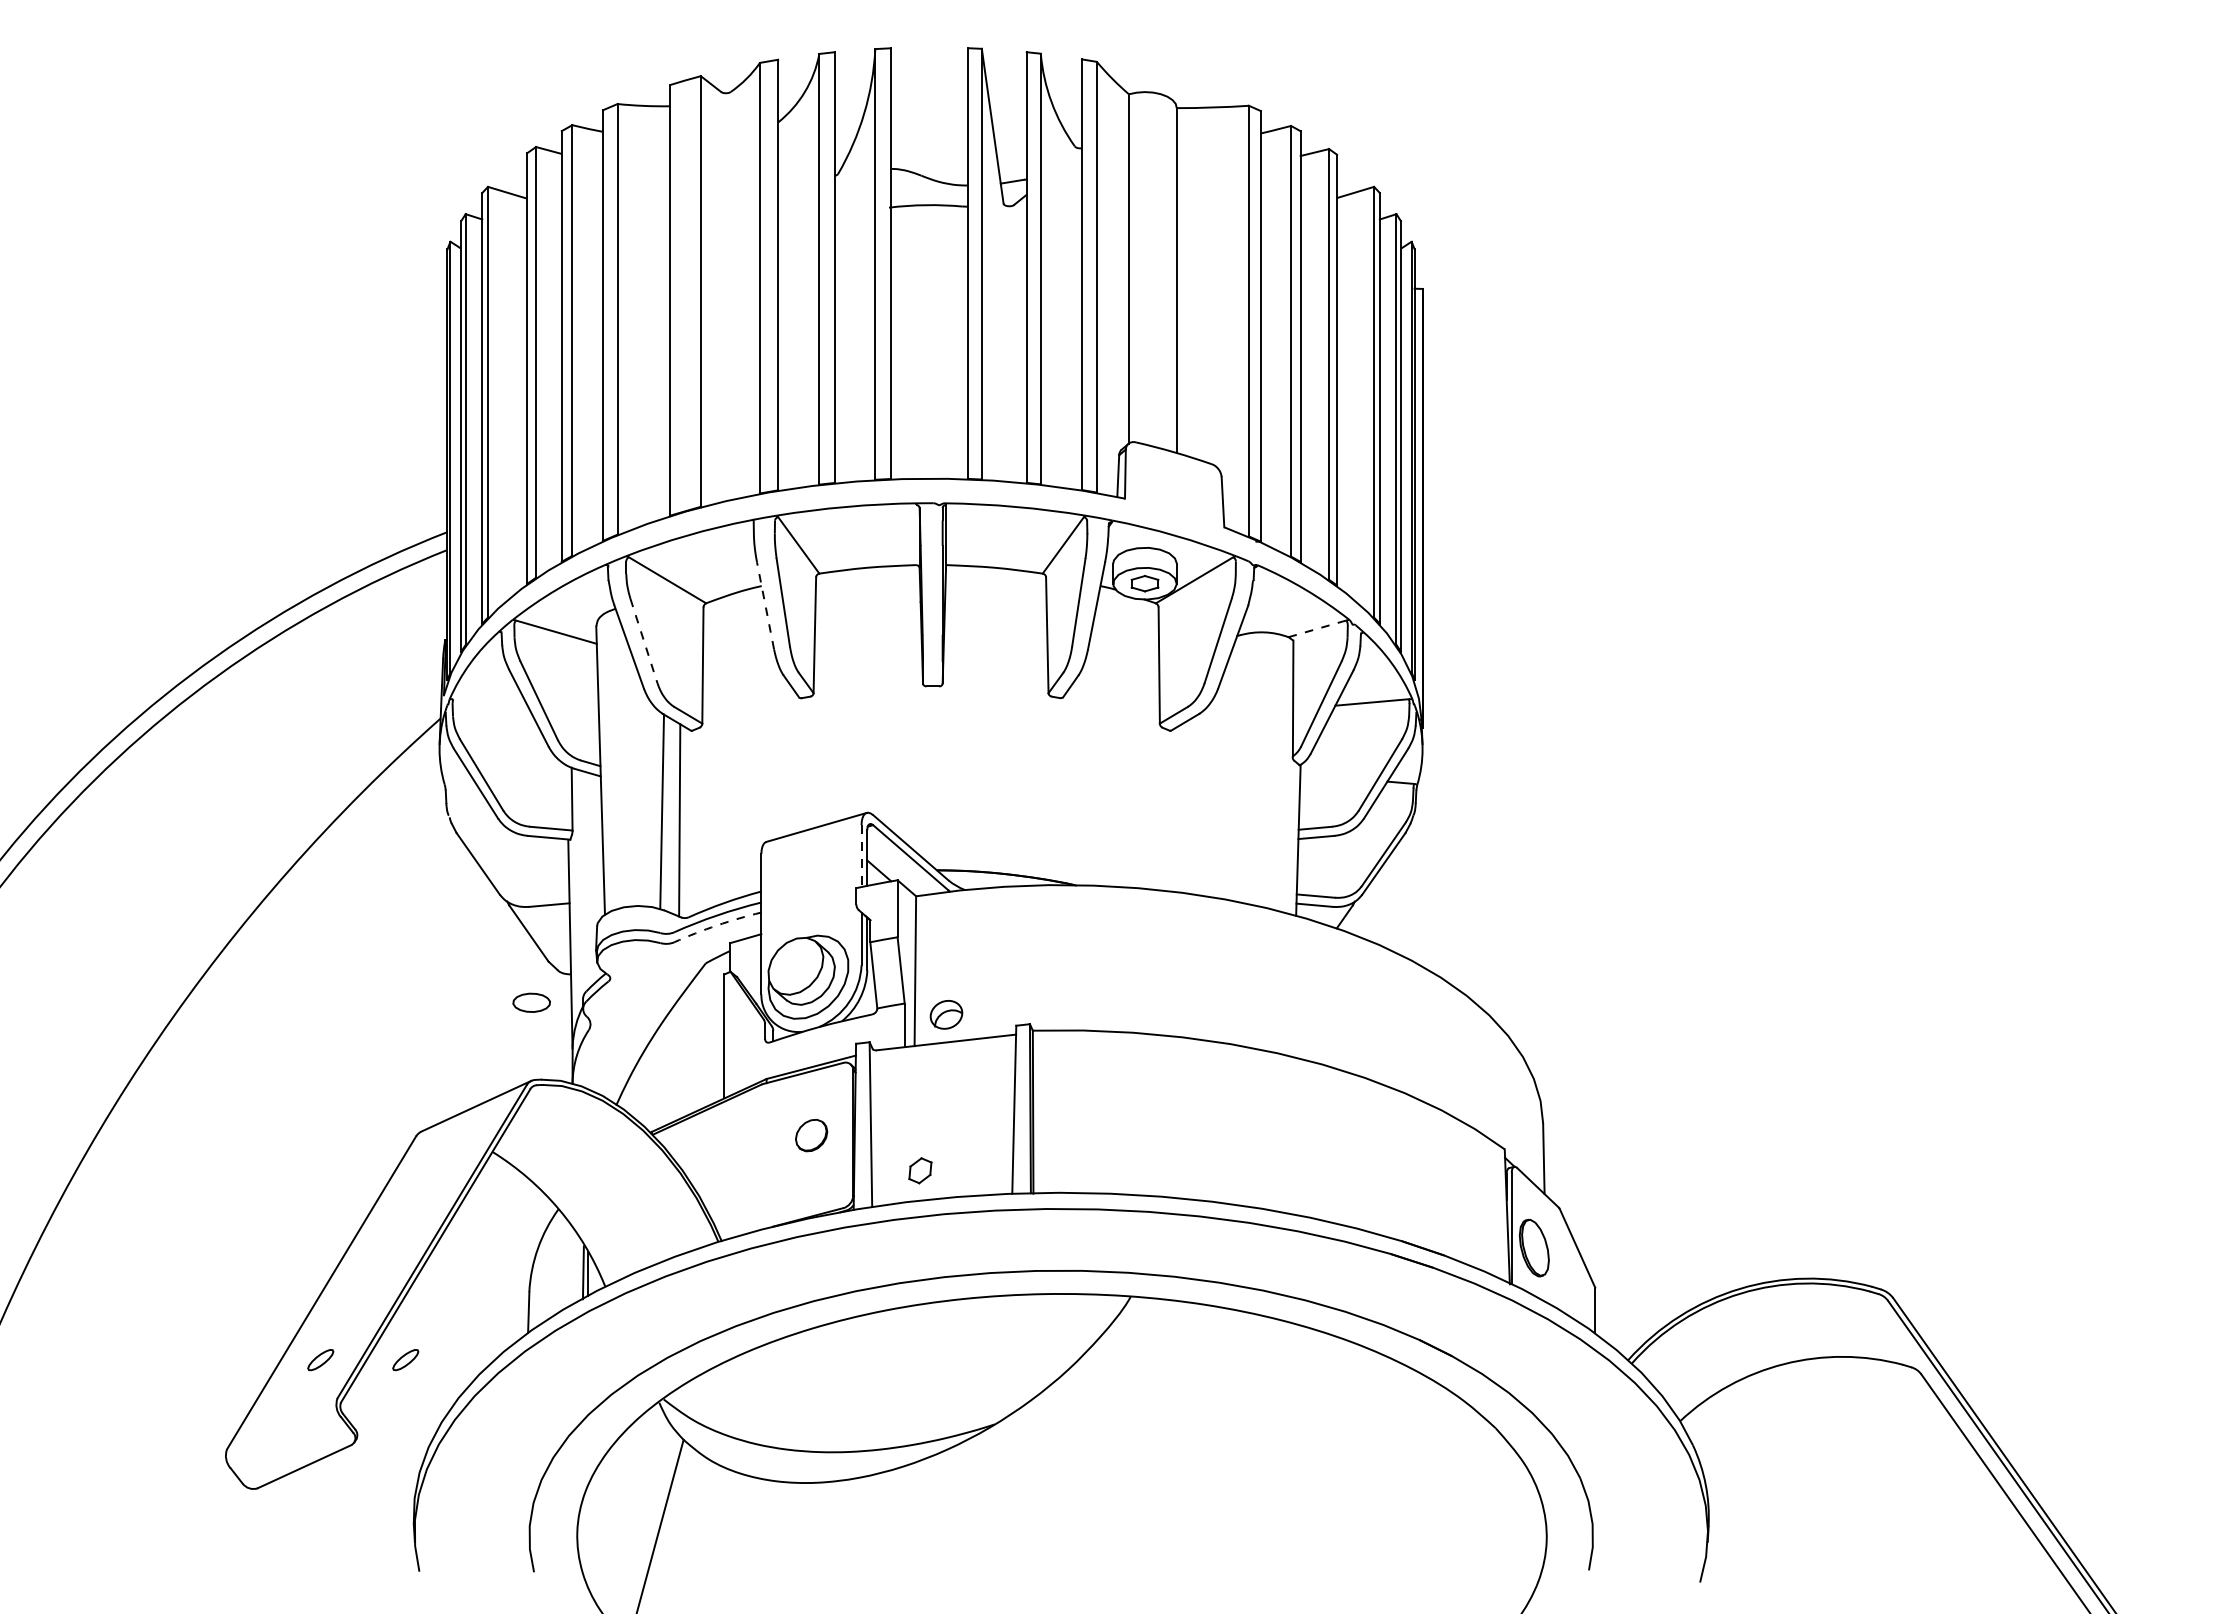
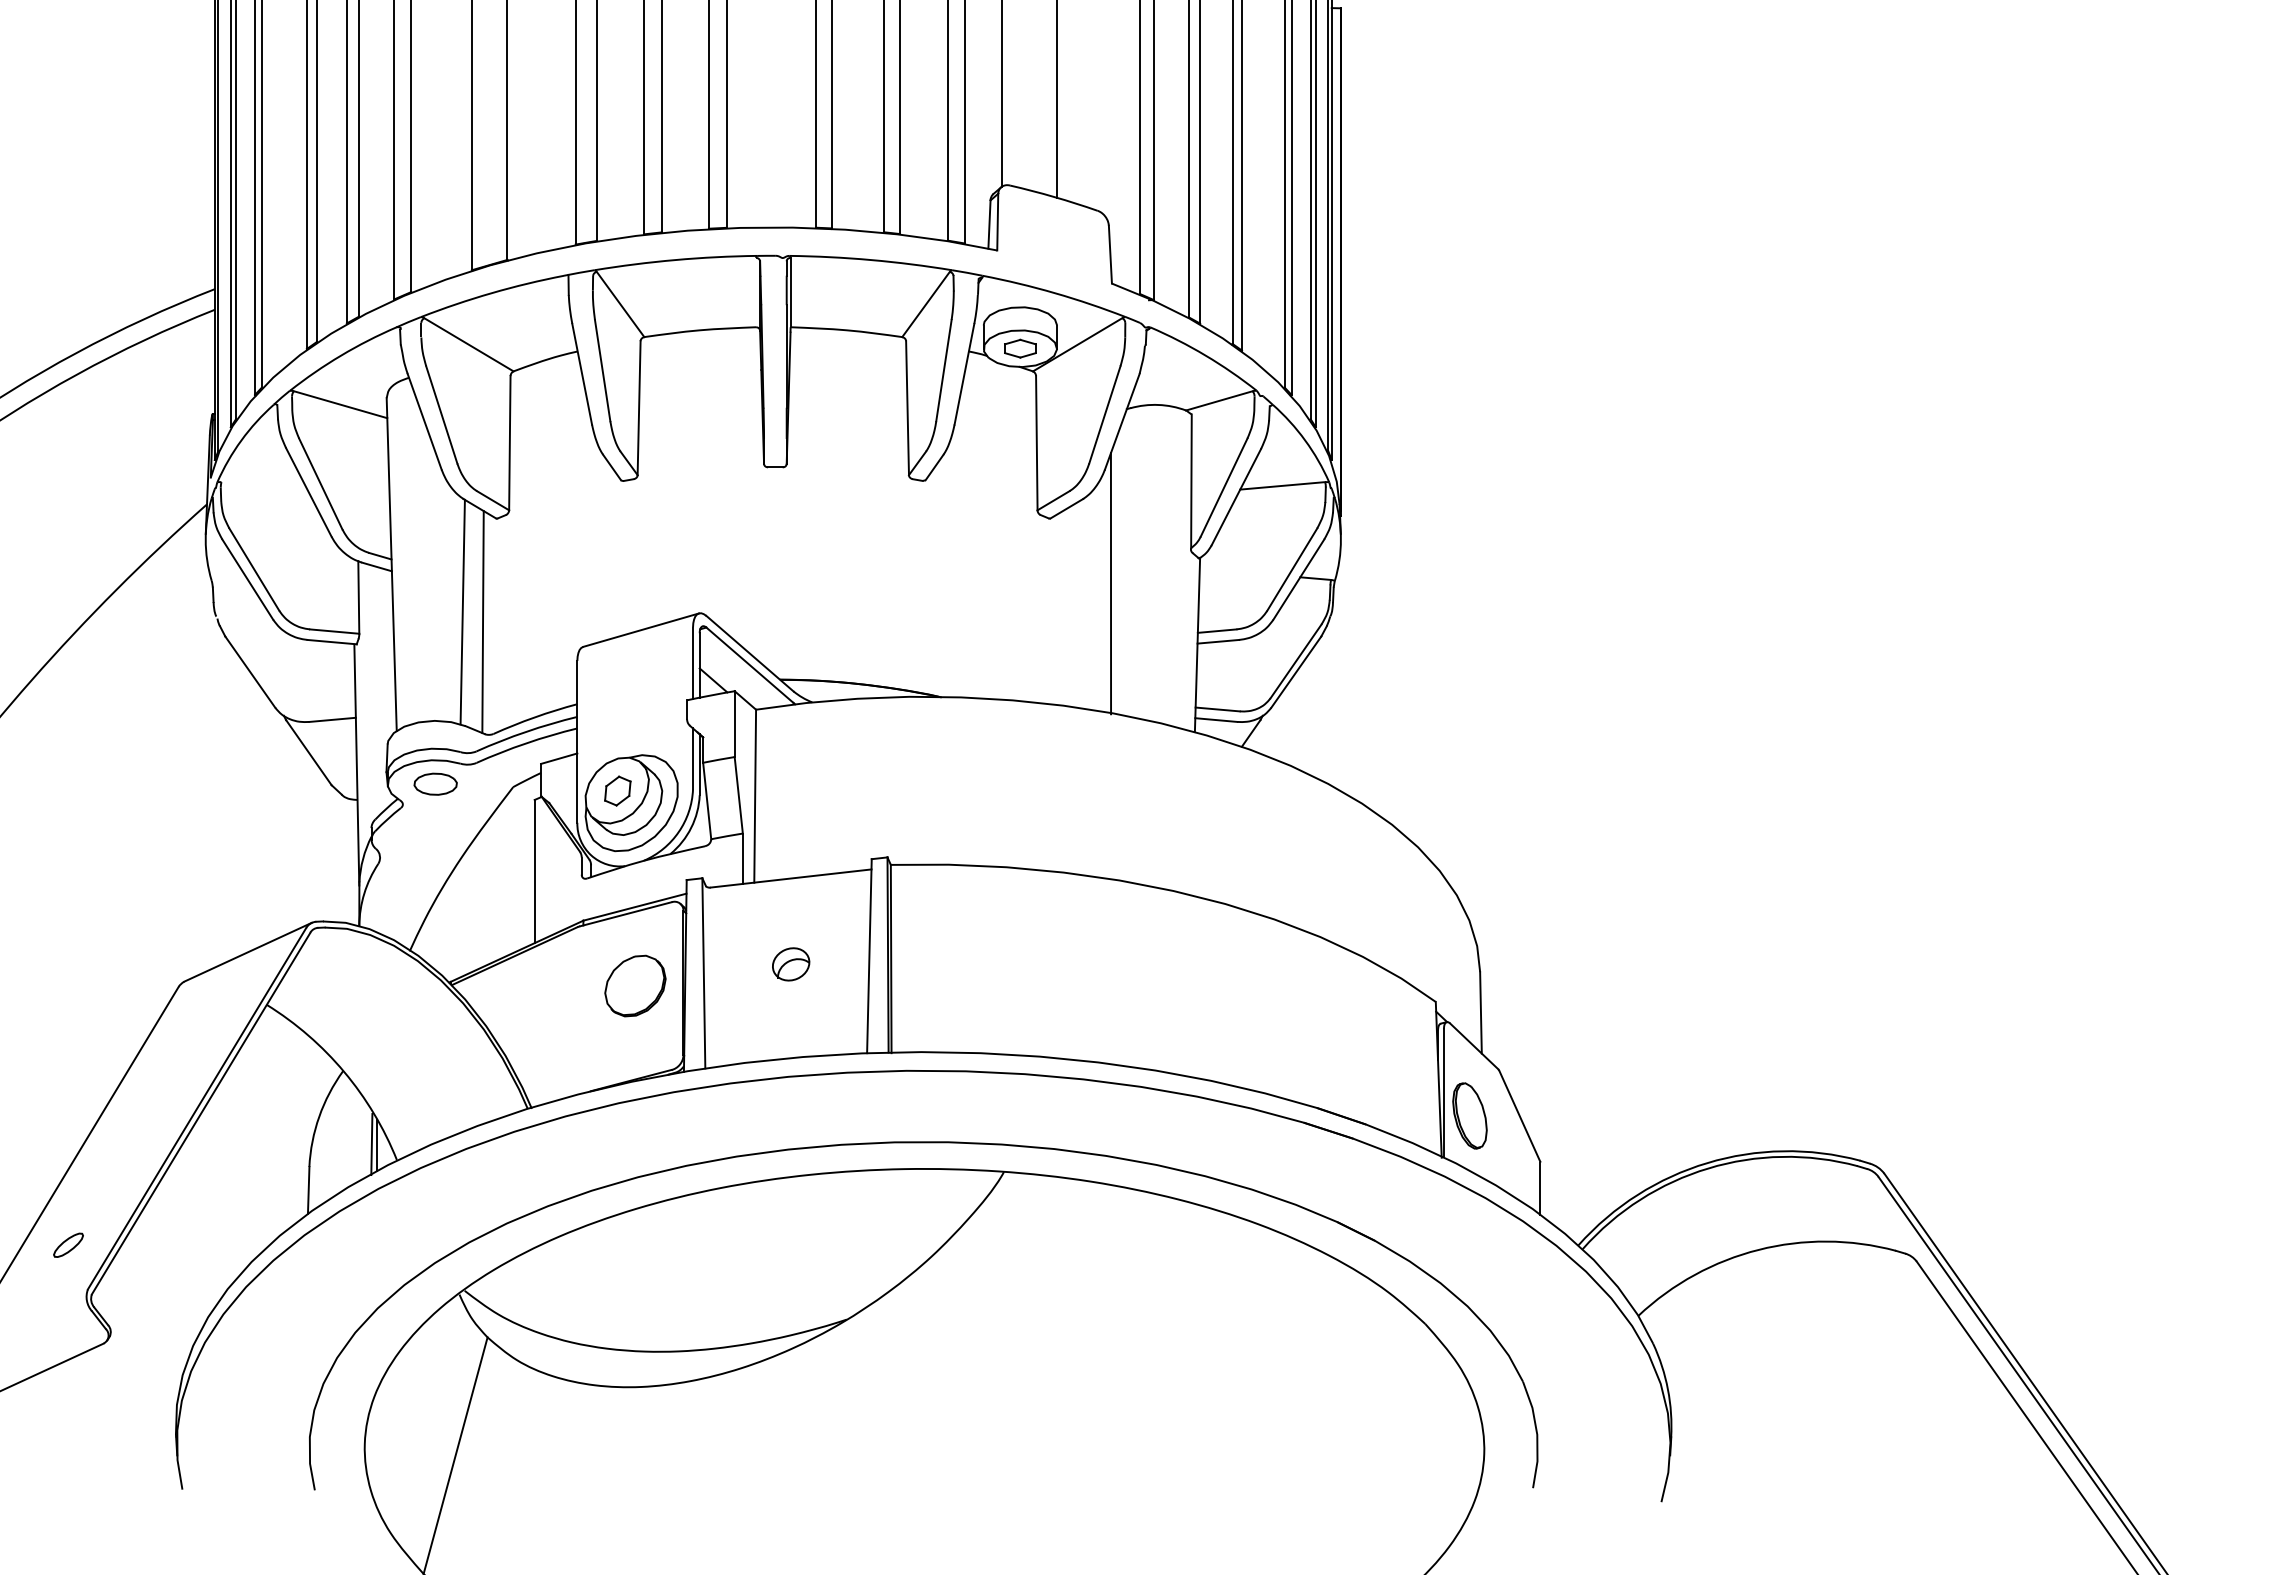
line: (765, 605) -> (582, 373), dashed -> solid
line: (1317, 628) -> (1219, 400), dashed -> solid
line: (644, 641) -> (442, 415), dashed -> solid
line: (1223, 787) -> (1111, 584), added
line: (861, 856) -> (692, 663), dashed -> solid
arc: (717, 925) -> (526, 743), dashed -> solid
part: (531, 1002) -> (435, 783), moved
part: (946, 1014) -> (791, 963), moved
part: (811, 1135) -> (635, 985), size x1.67
part: (920, 1170) -> (617, 790), moved
part: (405, 1360) -> (166, 1245), removed

